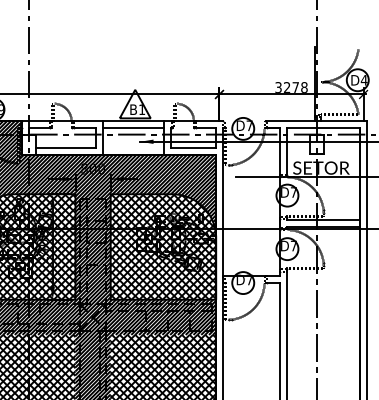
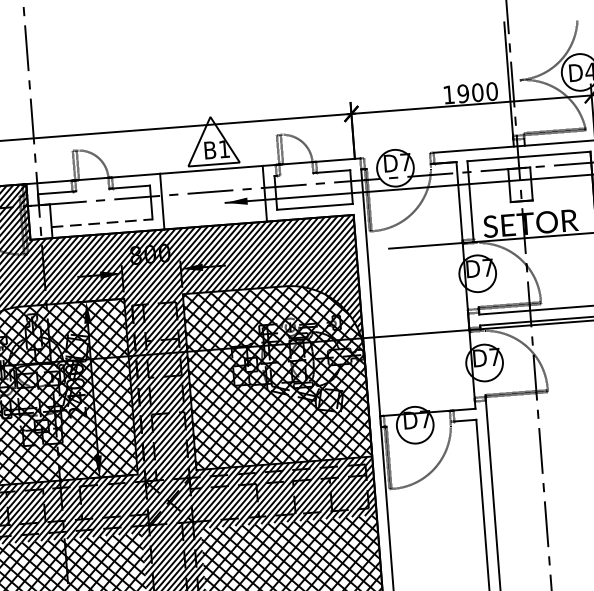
text: (291, 87) -> (470, 93), 3278 -> 1900
line: (133, 128) -> (212, 181), removed
line: (66, 148) -> (103, 223), solid -> dashed

